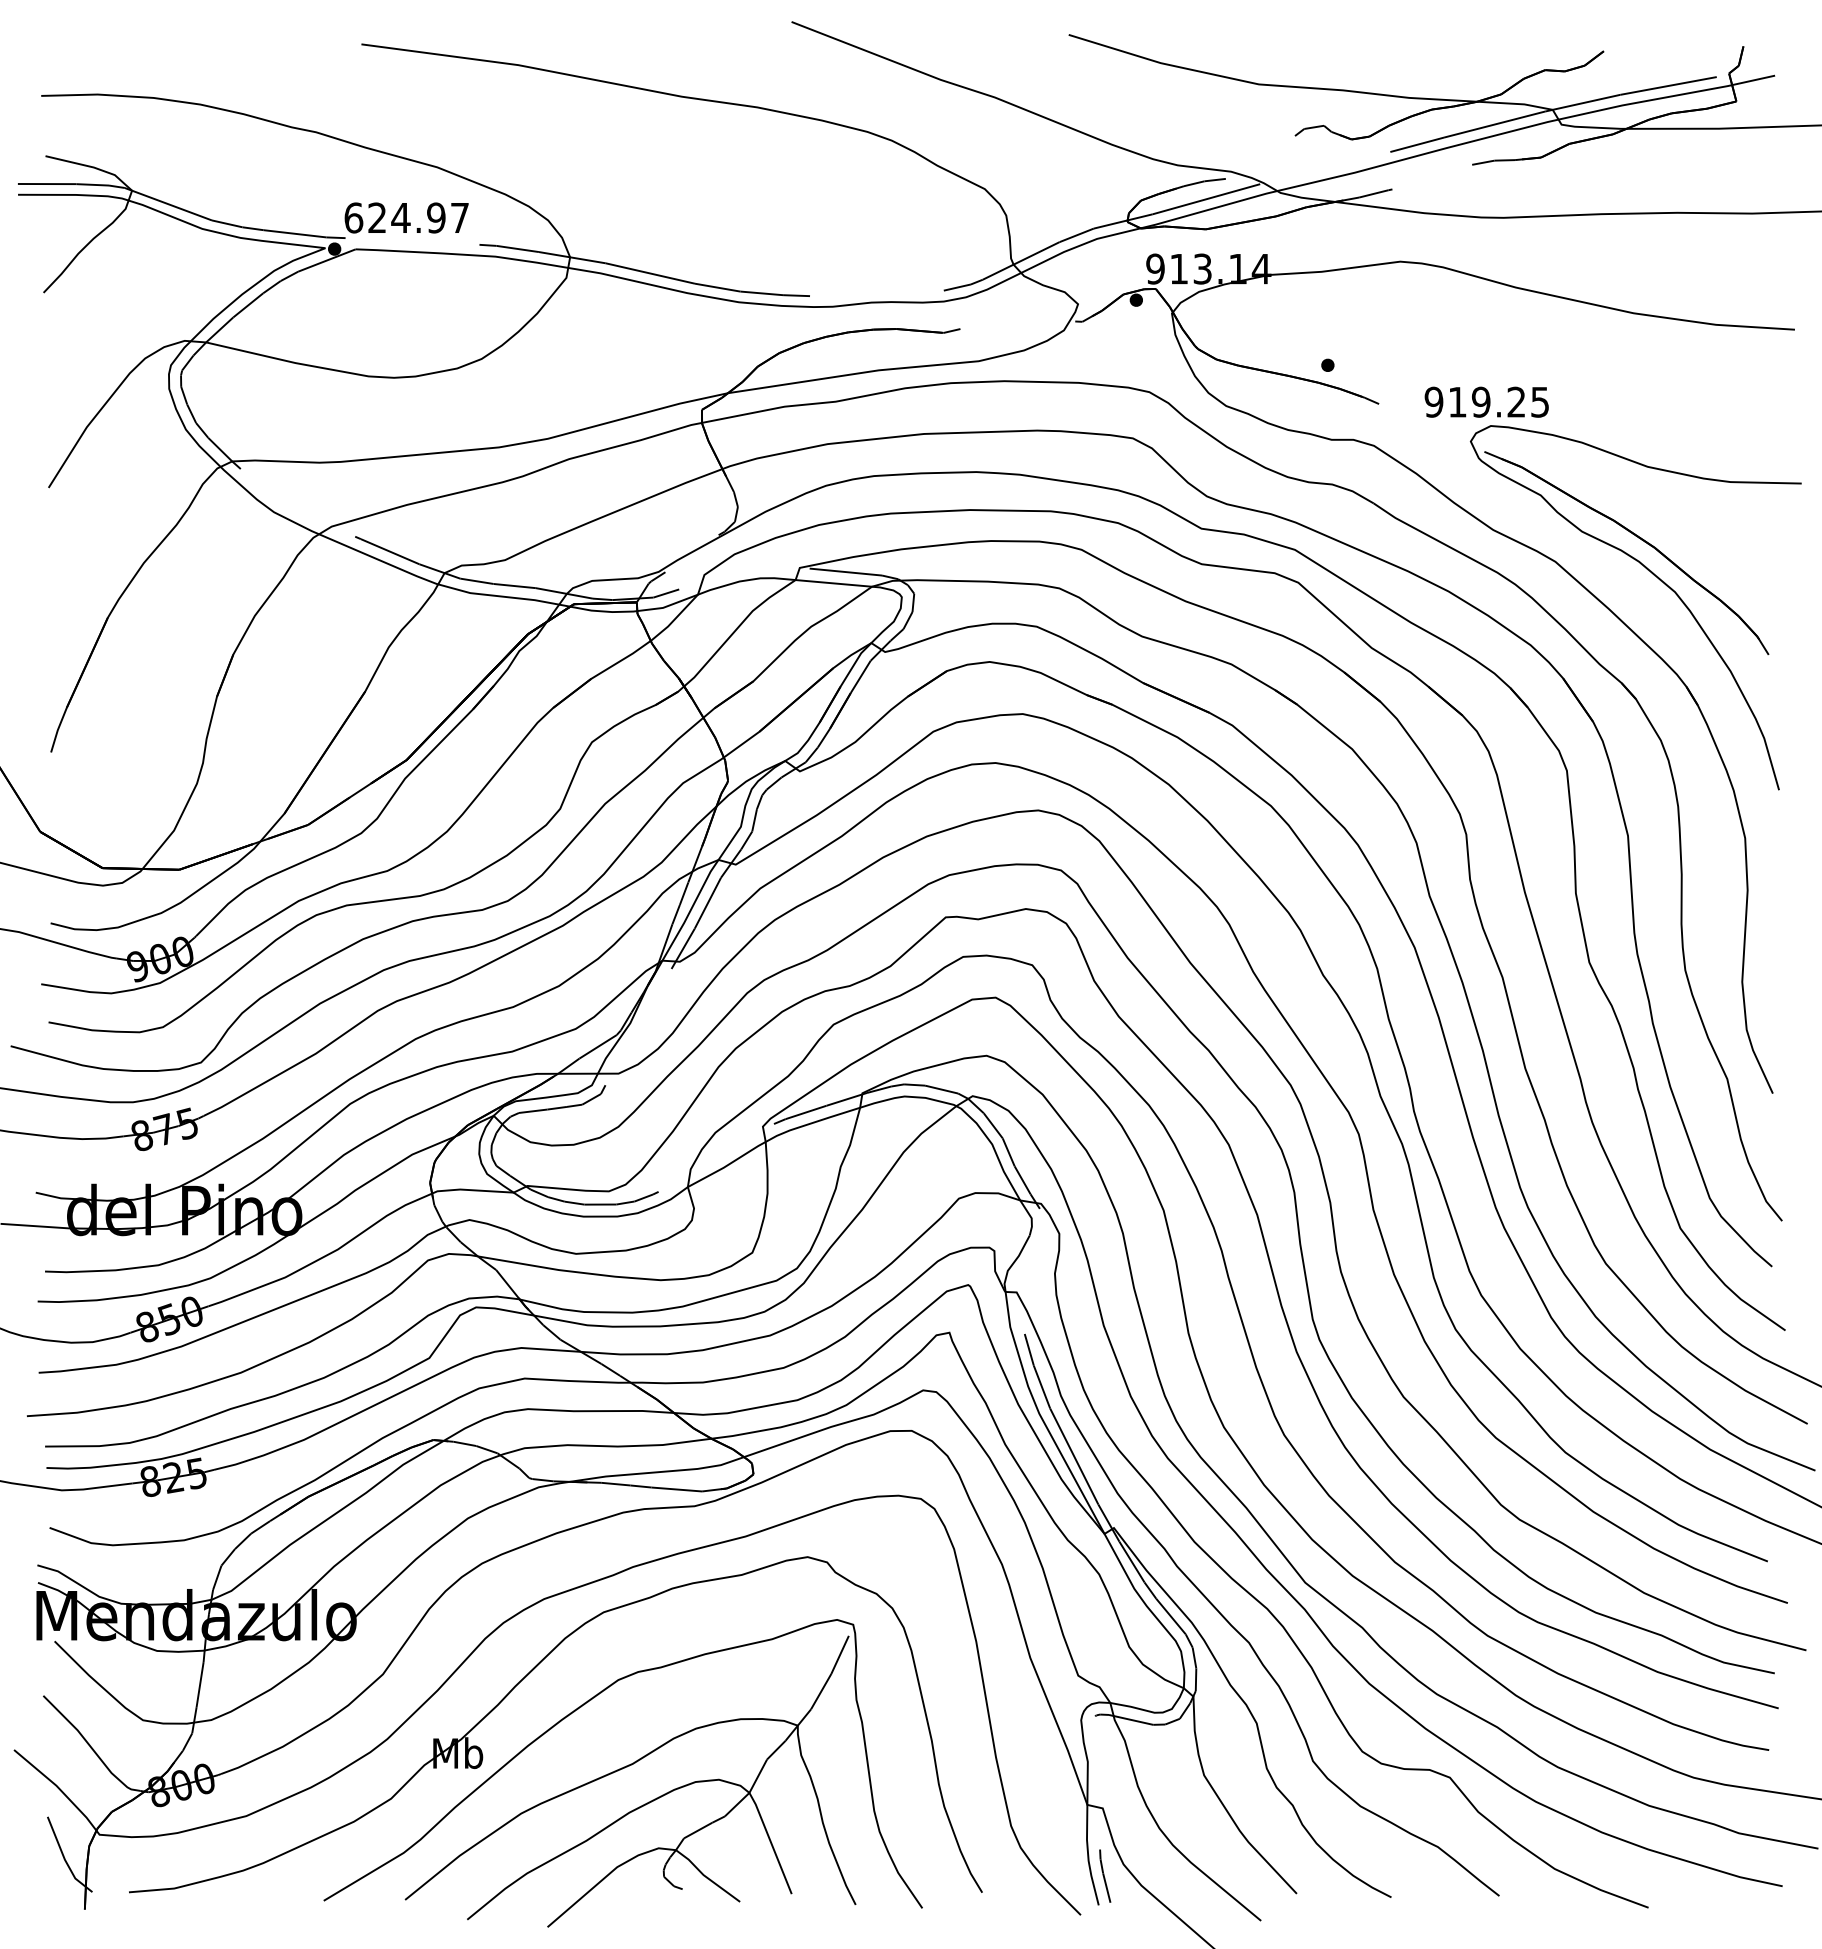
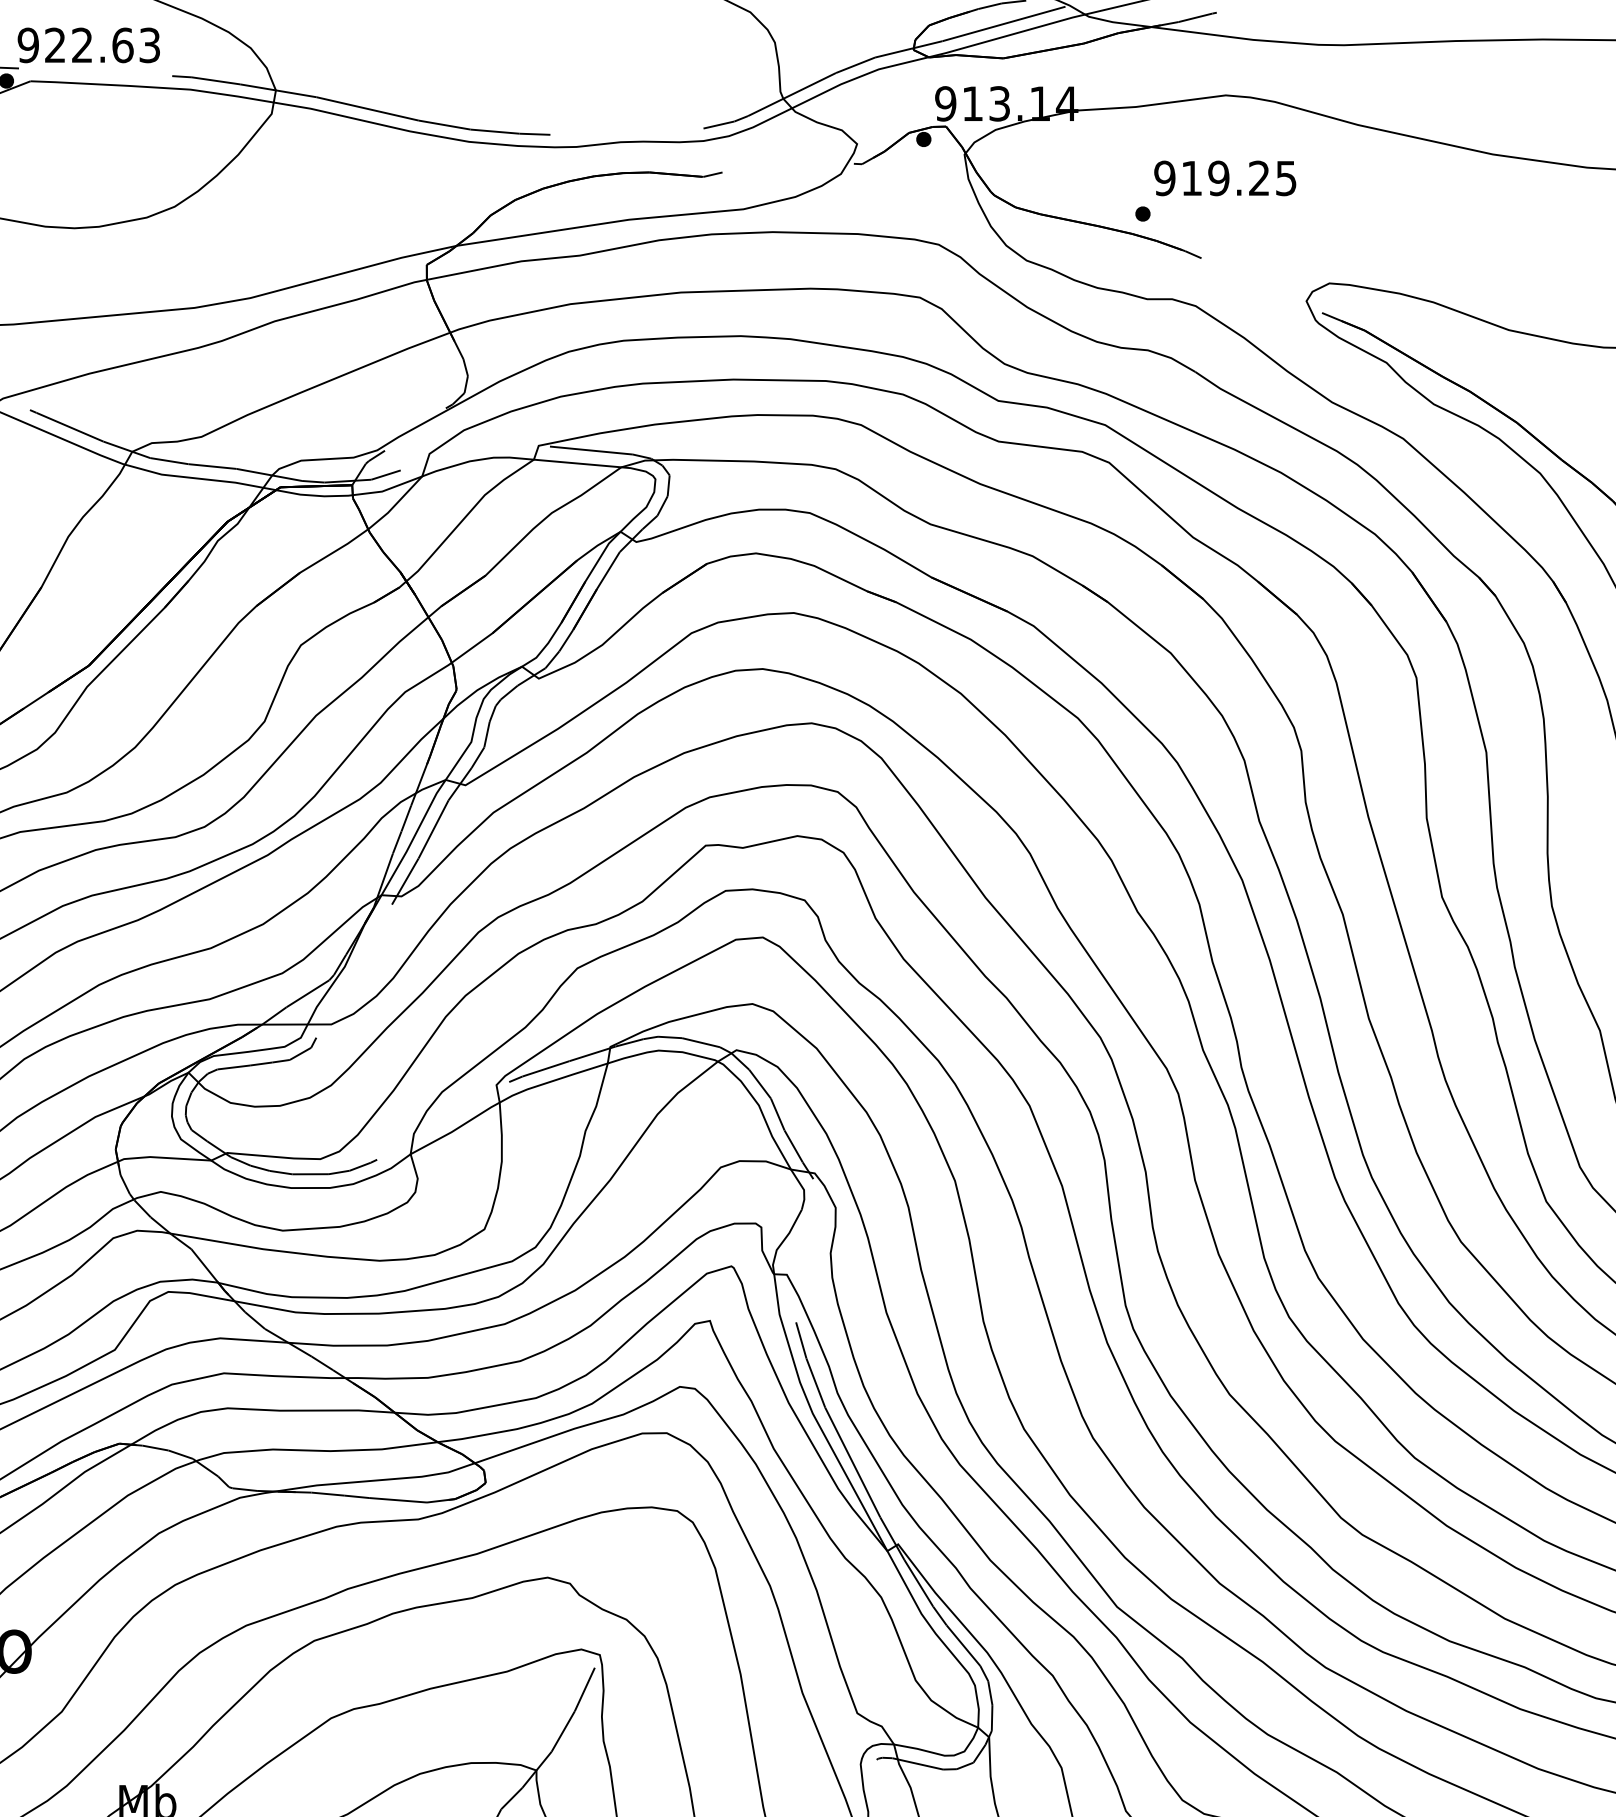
text: (406, 217) -> (88, 44), 624.97 -> 922.63
text: (1486, 401) -> (1224, 177), moved

